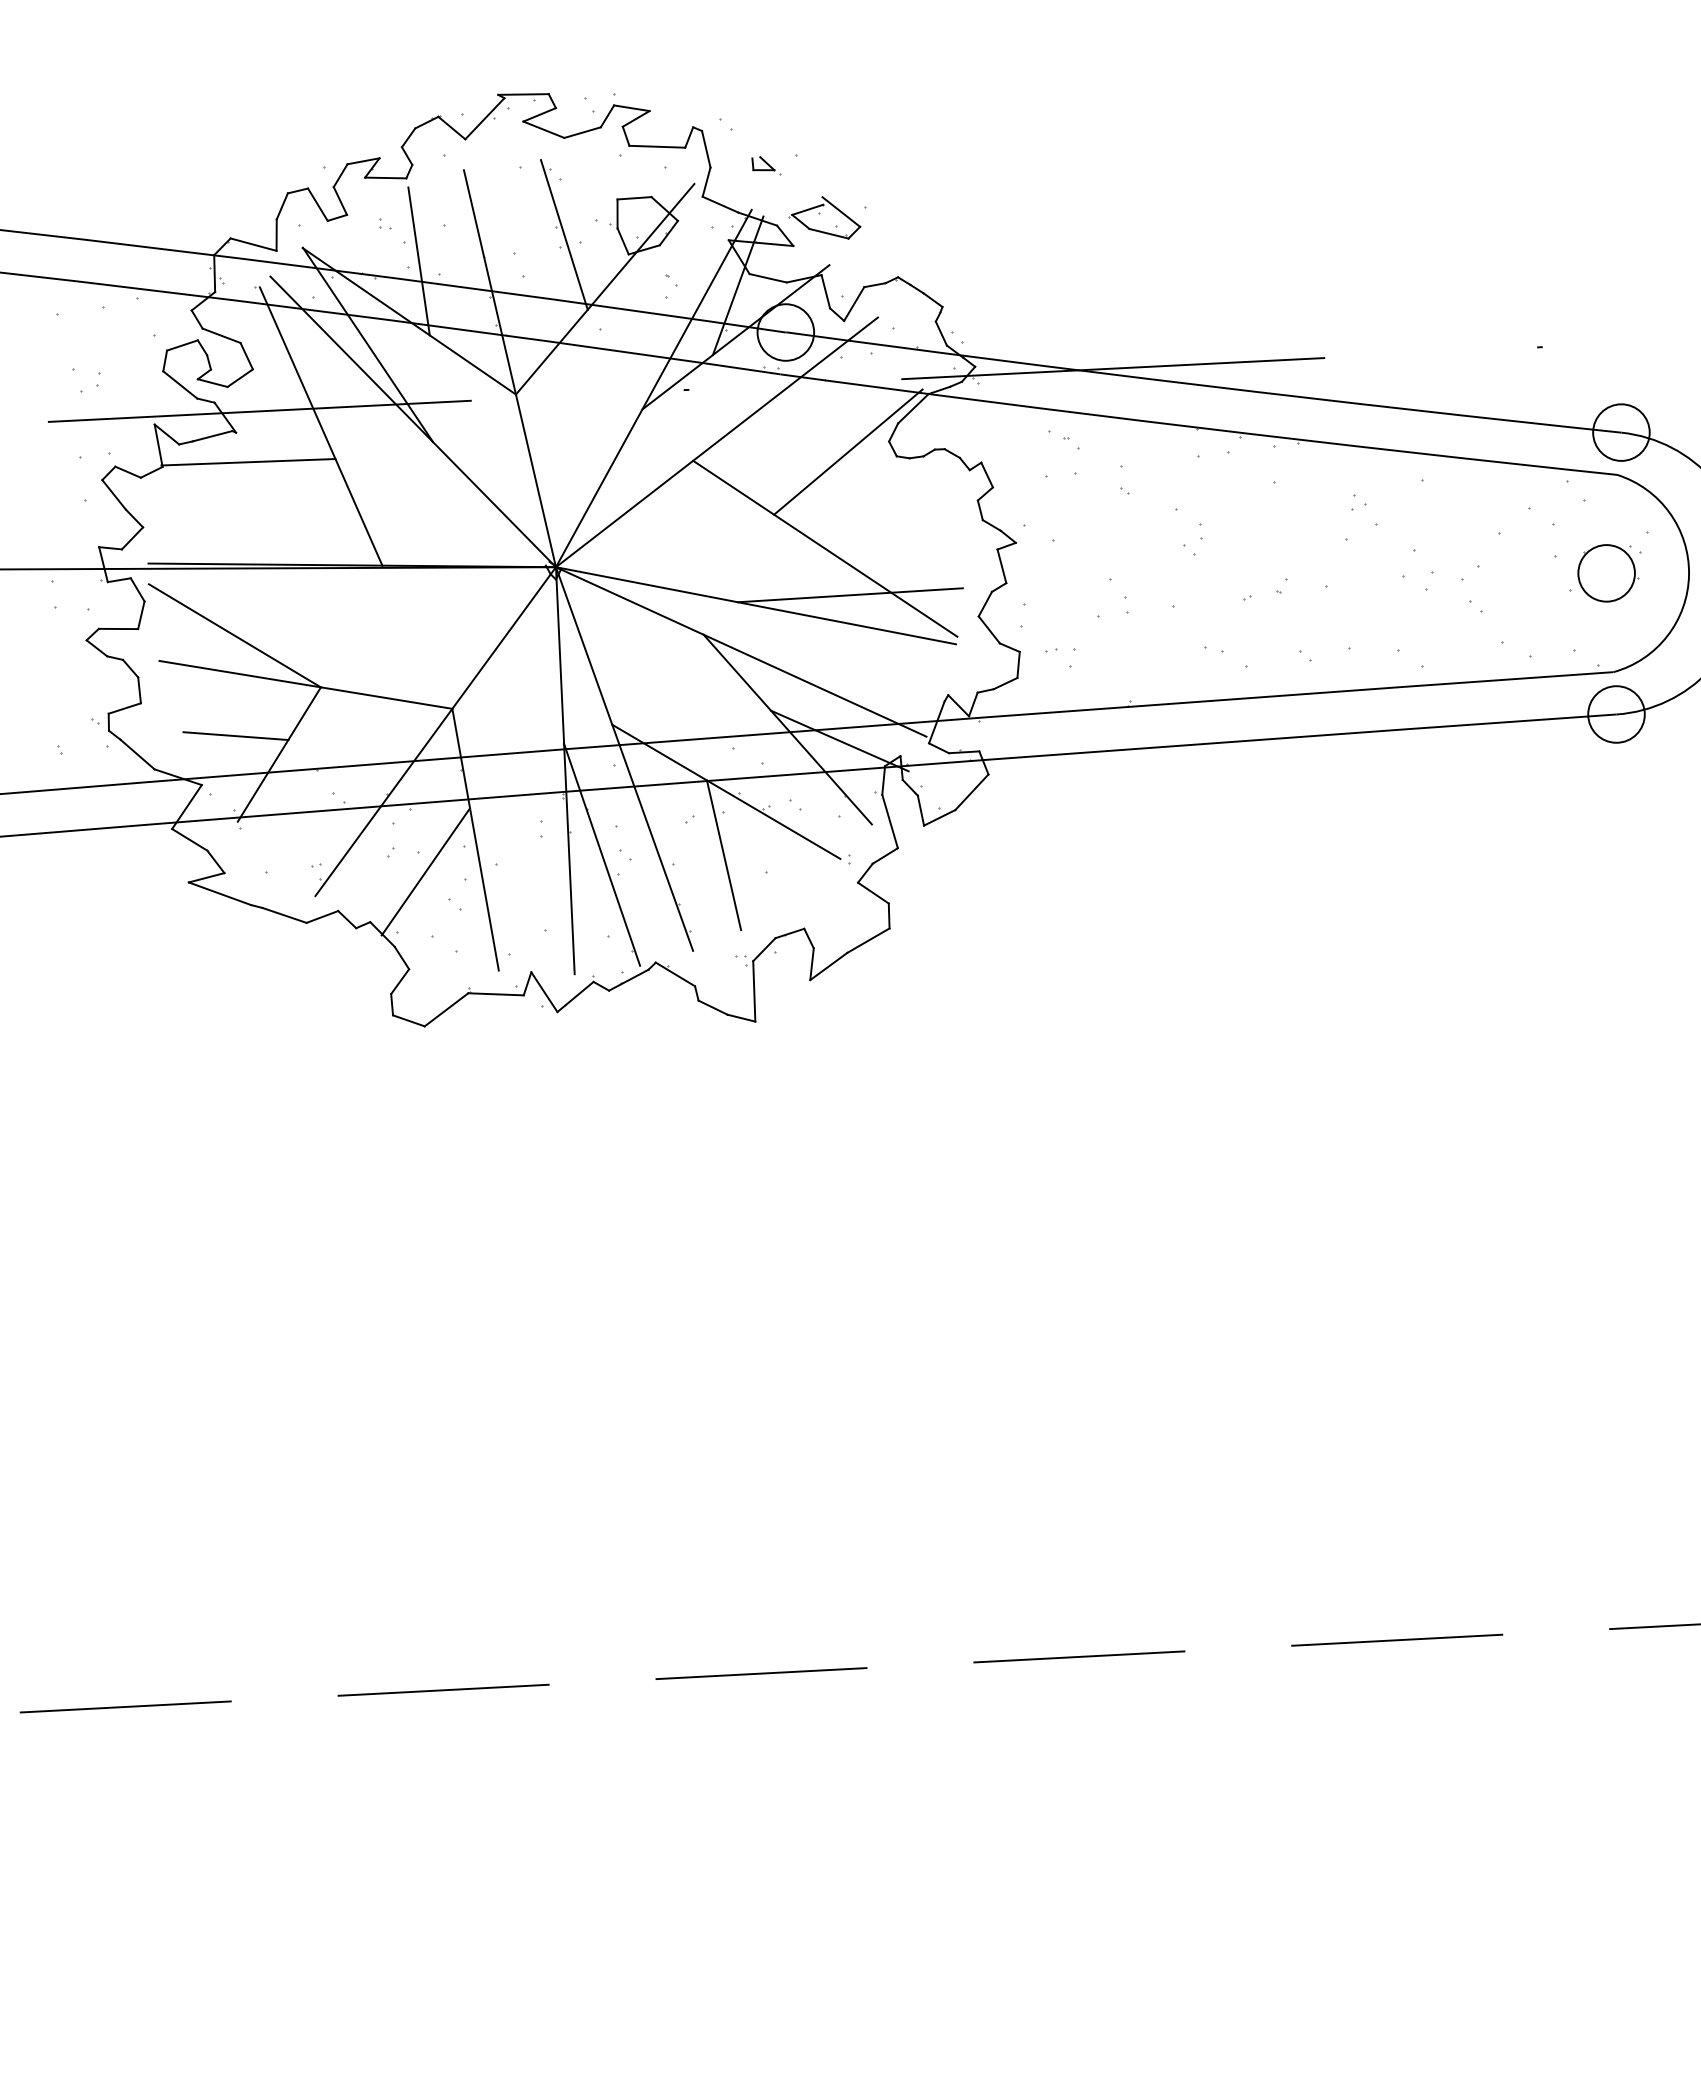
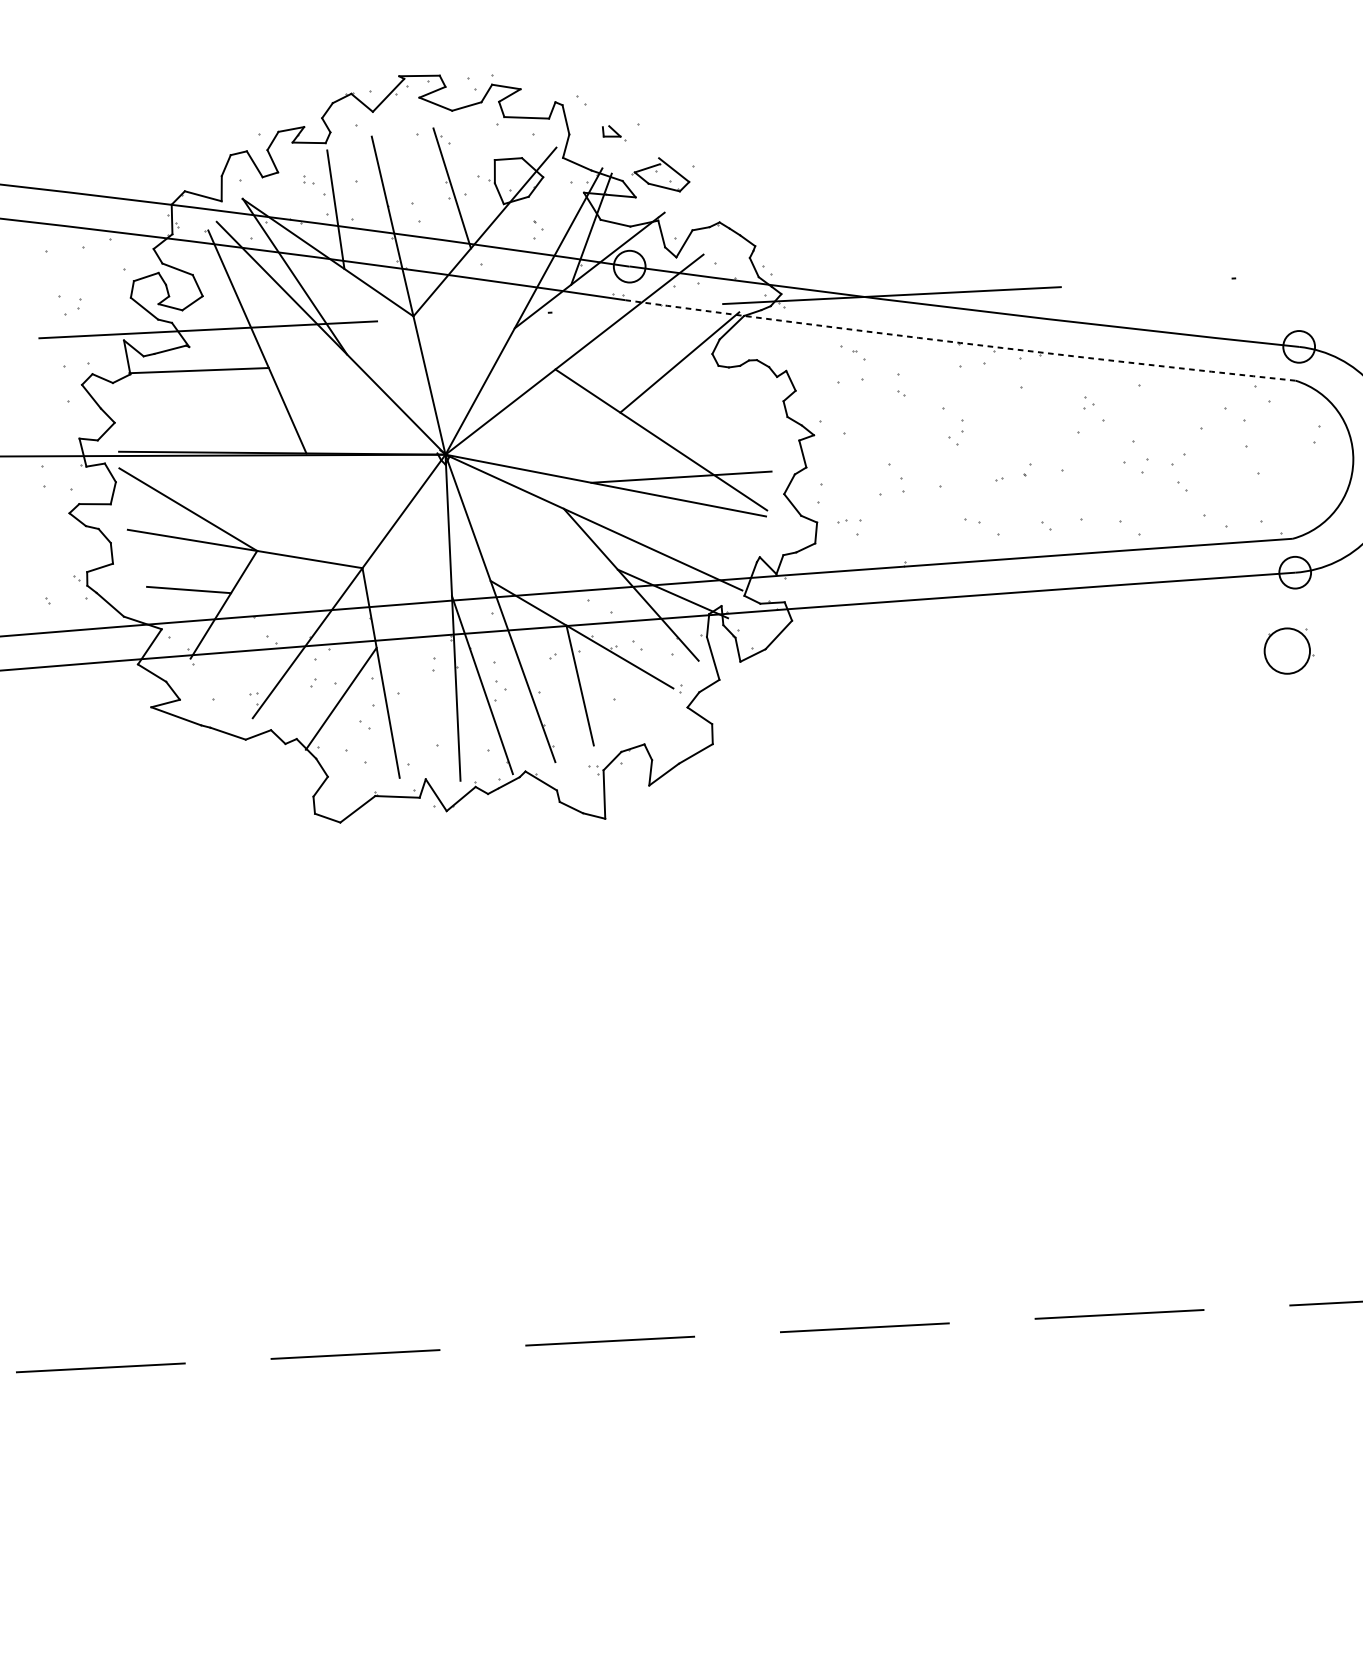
circle: (785, 332) -> (629, 266), size x0.7
arc: (1198, 427) -> (960, 342), solid -> dashed
circle: (1621, 432) -> (1299, 346), size x0.7
part: (1608, 573) -> (1288, 651), moved
circle: (1616, 714) -> (1295, 572), size x0.7

